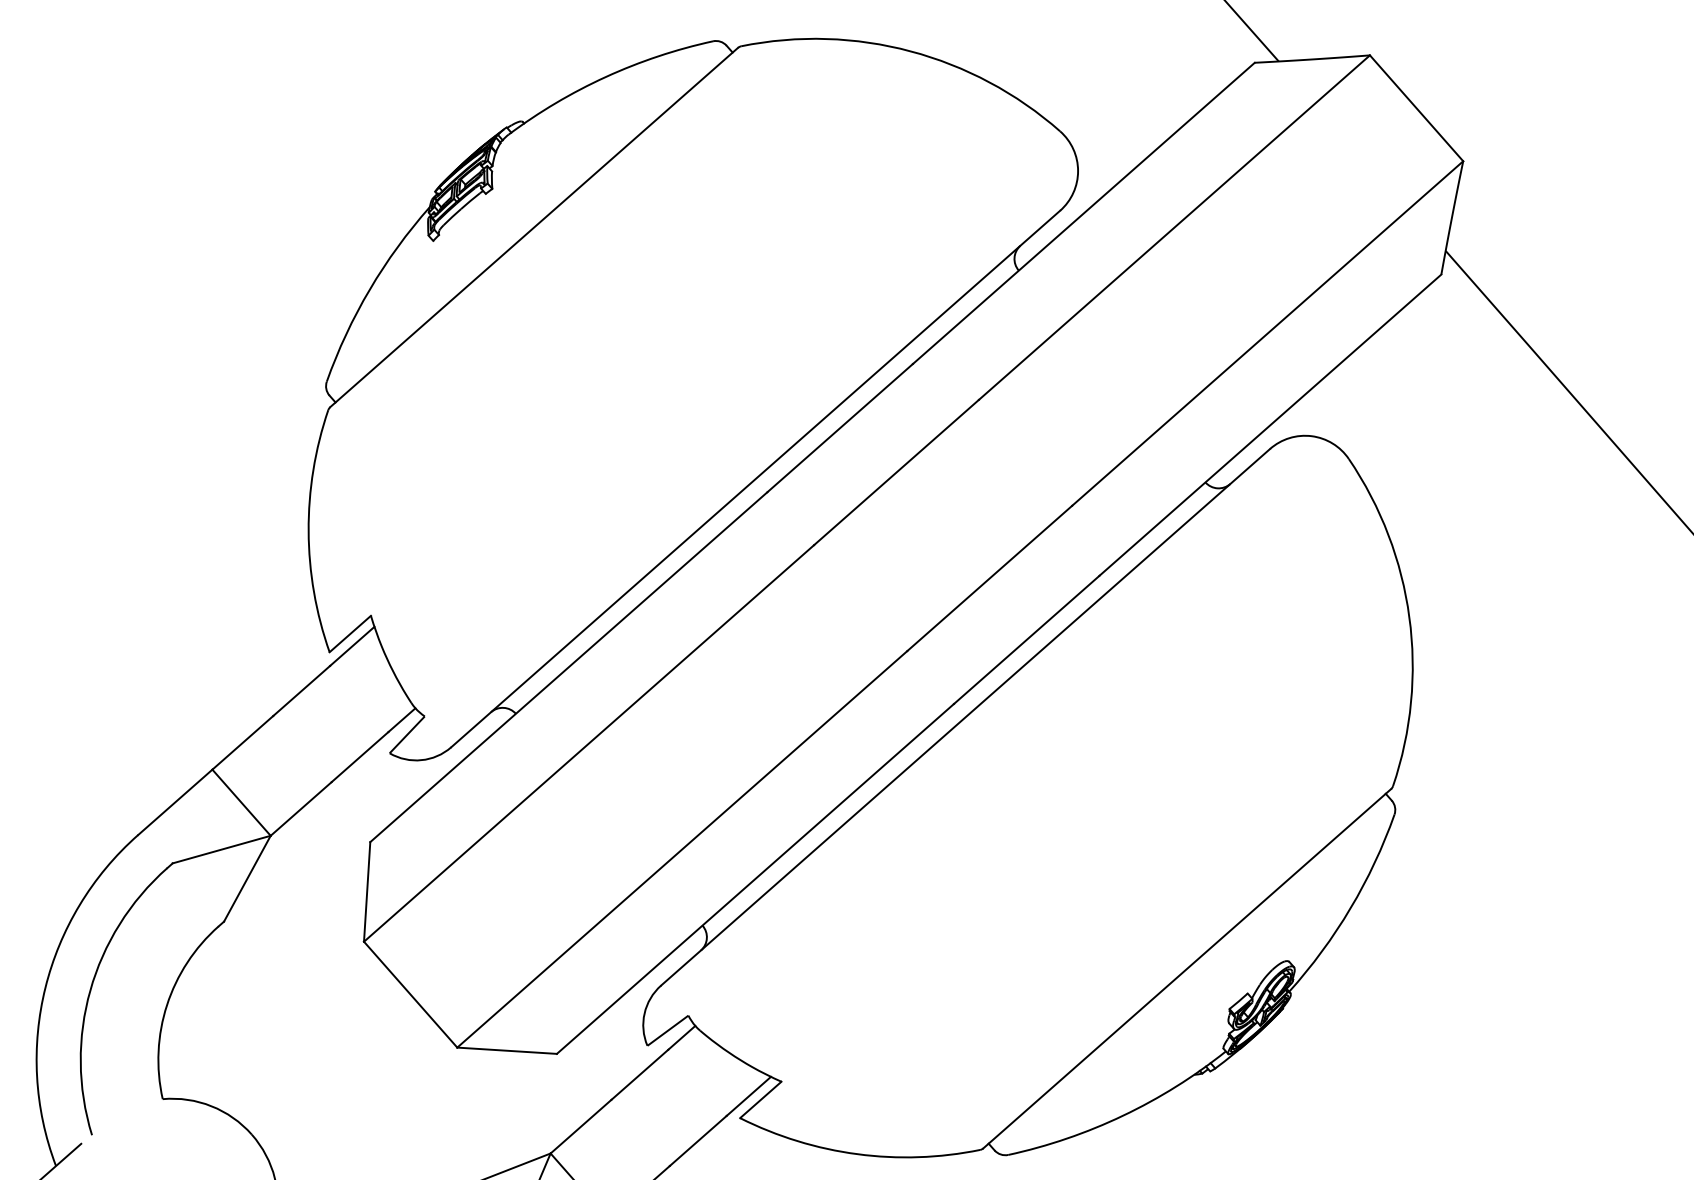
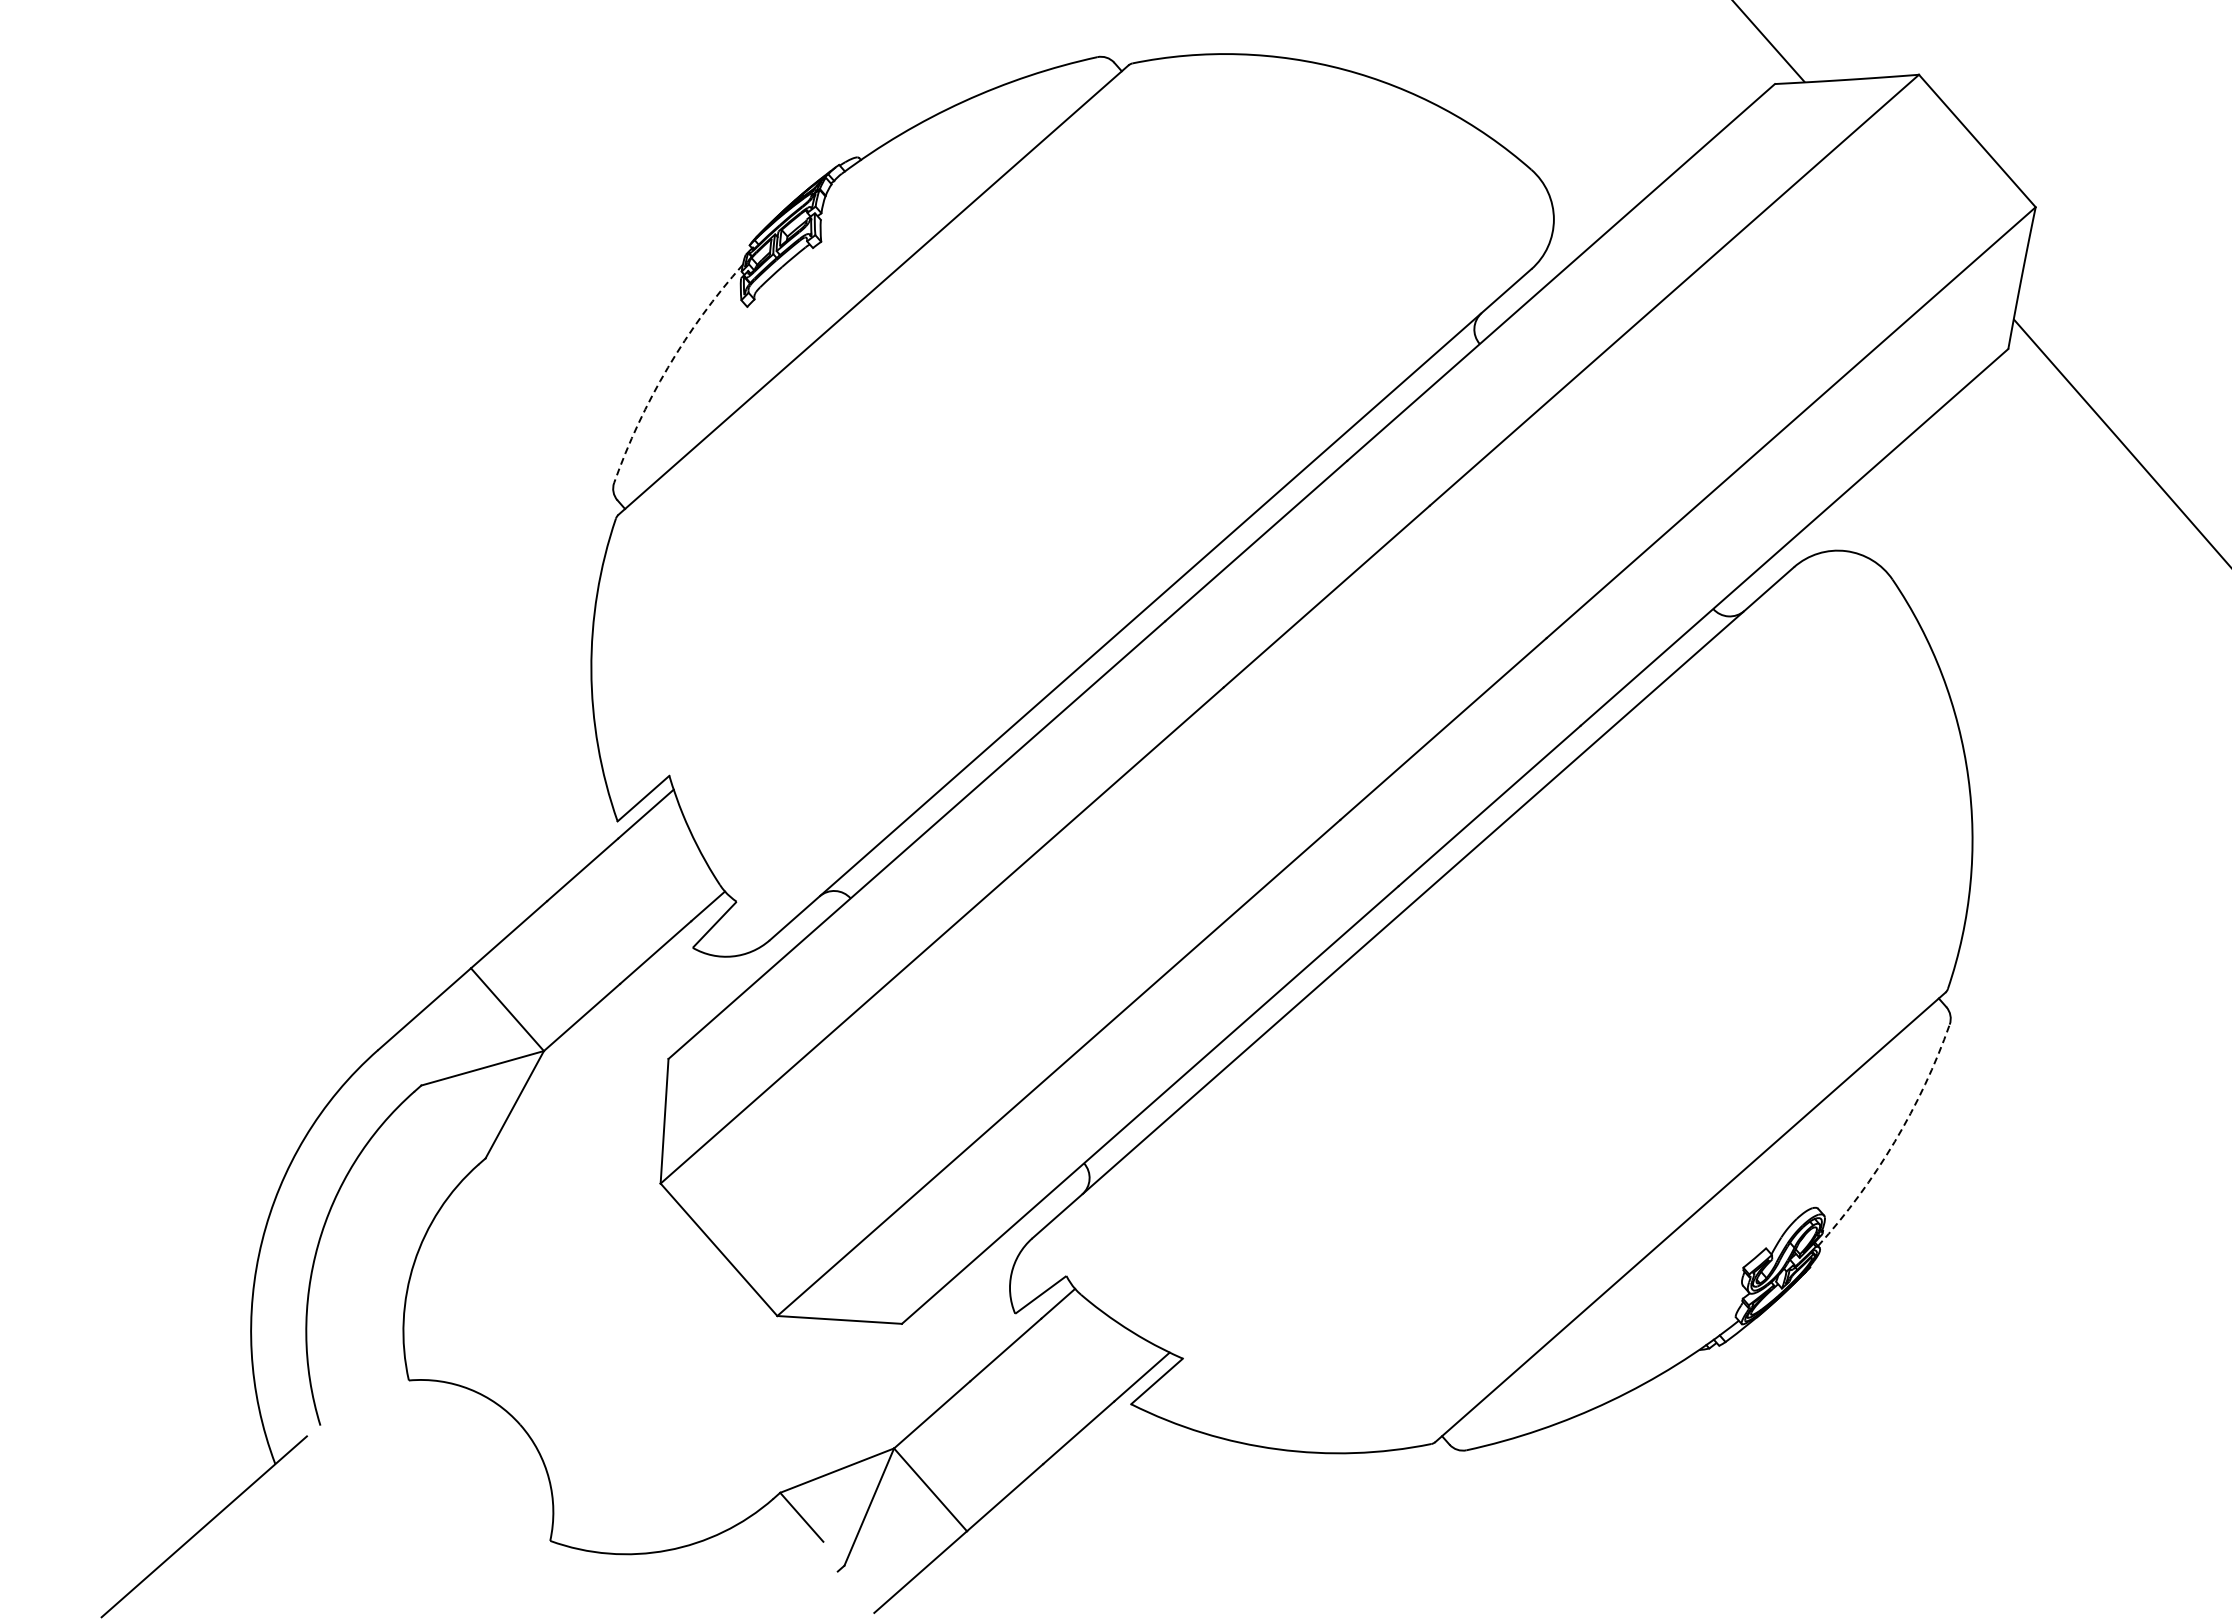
arc: (370, 289) -> (668, 367), solid -> dashed
arc: (1350, 908) -> (1894, 1141), solid -> dashed

